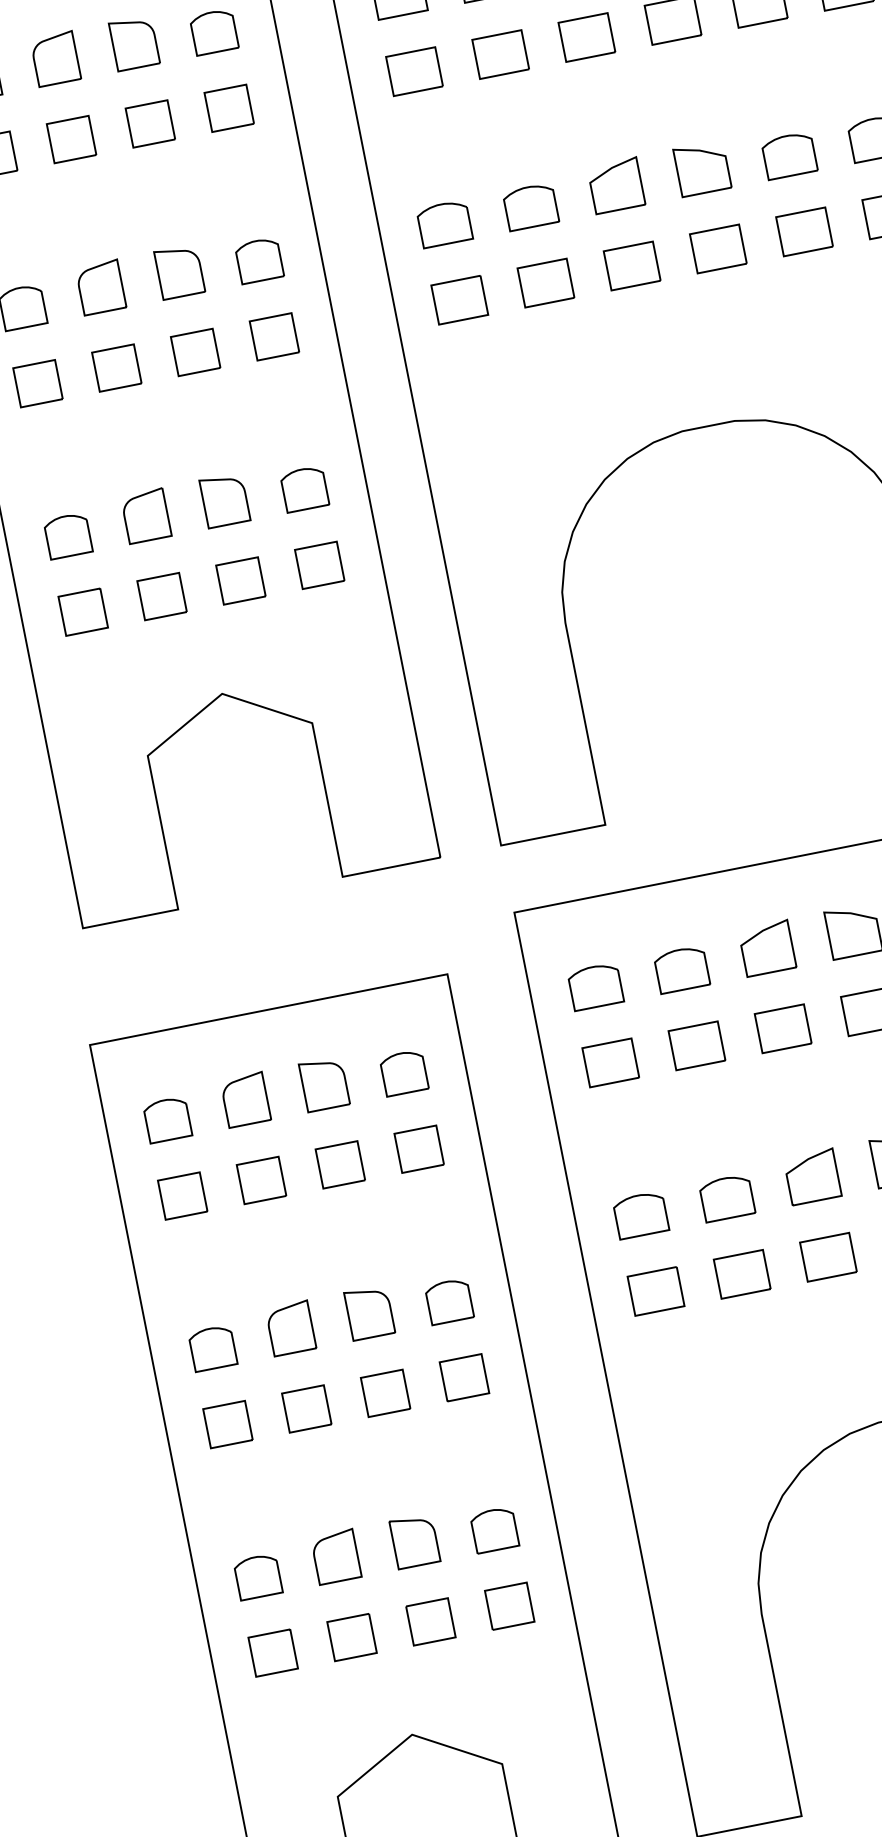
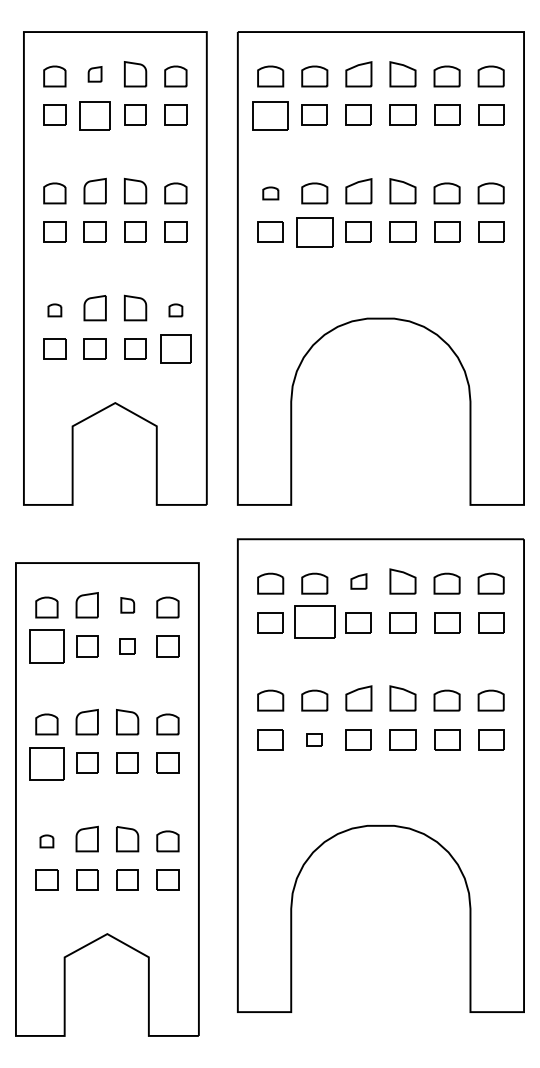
part: (54, 59) -> (94, 74), size x0.6
part: (413, 69) -> (270, 114), size x1.4
part: (69, 137) -> (94, 114), size x1.4
part: (444, 224) -> (270, 193), size x0.6
part: (545, 281) -> (314, 231), size x1.4
part: (304, 489) -> (175, 310), size x0.6
part: (67, 536) -> (54, 310), size x0.6
part: (318, 563) -> (175, 348), size x1.4
part: (766, 948) -> (358, 581), size x0.6
part: (696, 1045) -> (314, 622), size x1.6
part: (324, 1084) -> (127, 605), size x0.6
part: (340, 1164) -> (127, 646), size x0.7
part: (181, 1196) -> (46, 646), size x1.6
part: (741, 1274) -> (314, 739), size x0.6
part: (226, 1422) -> (46, 762), size x1.6
part: (257, 1577) -> (46, 841), size x0.6

